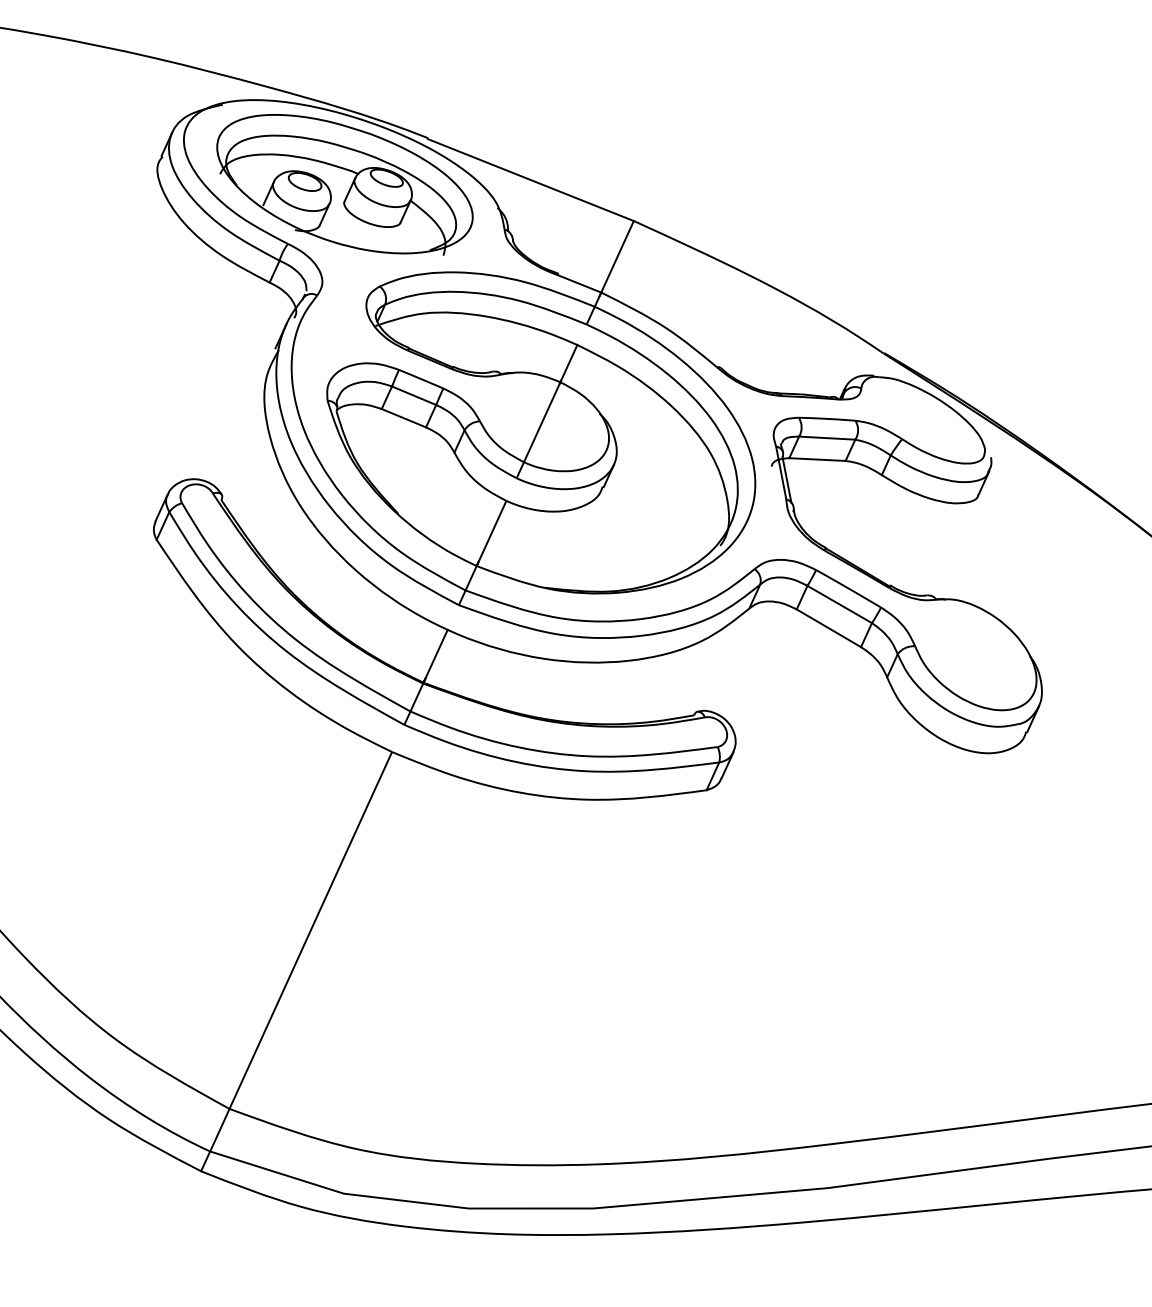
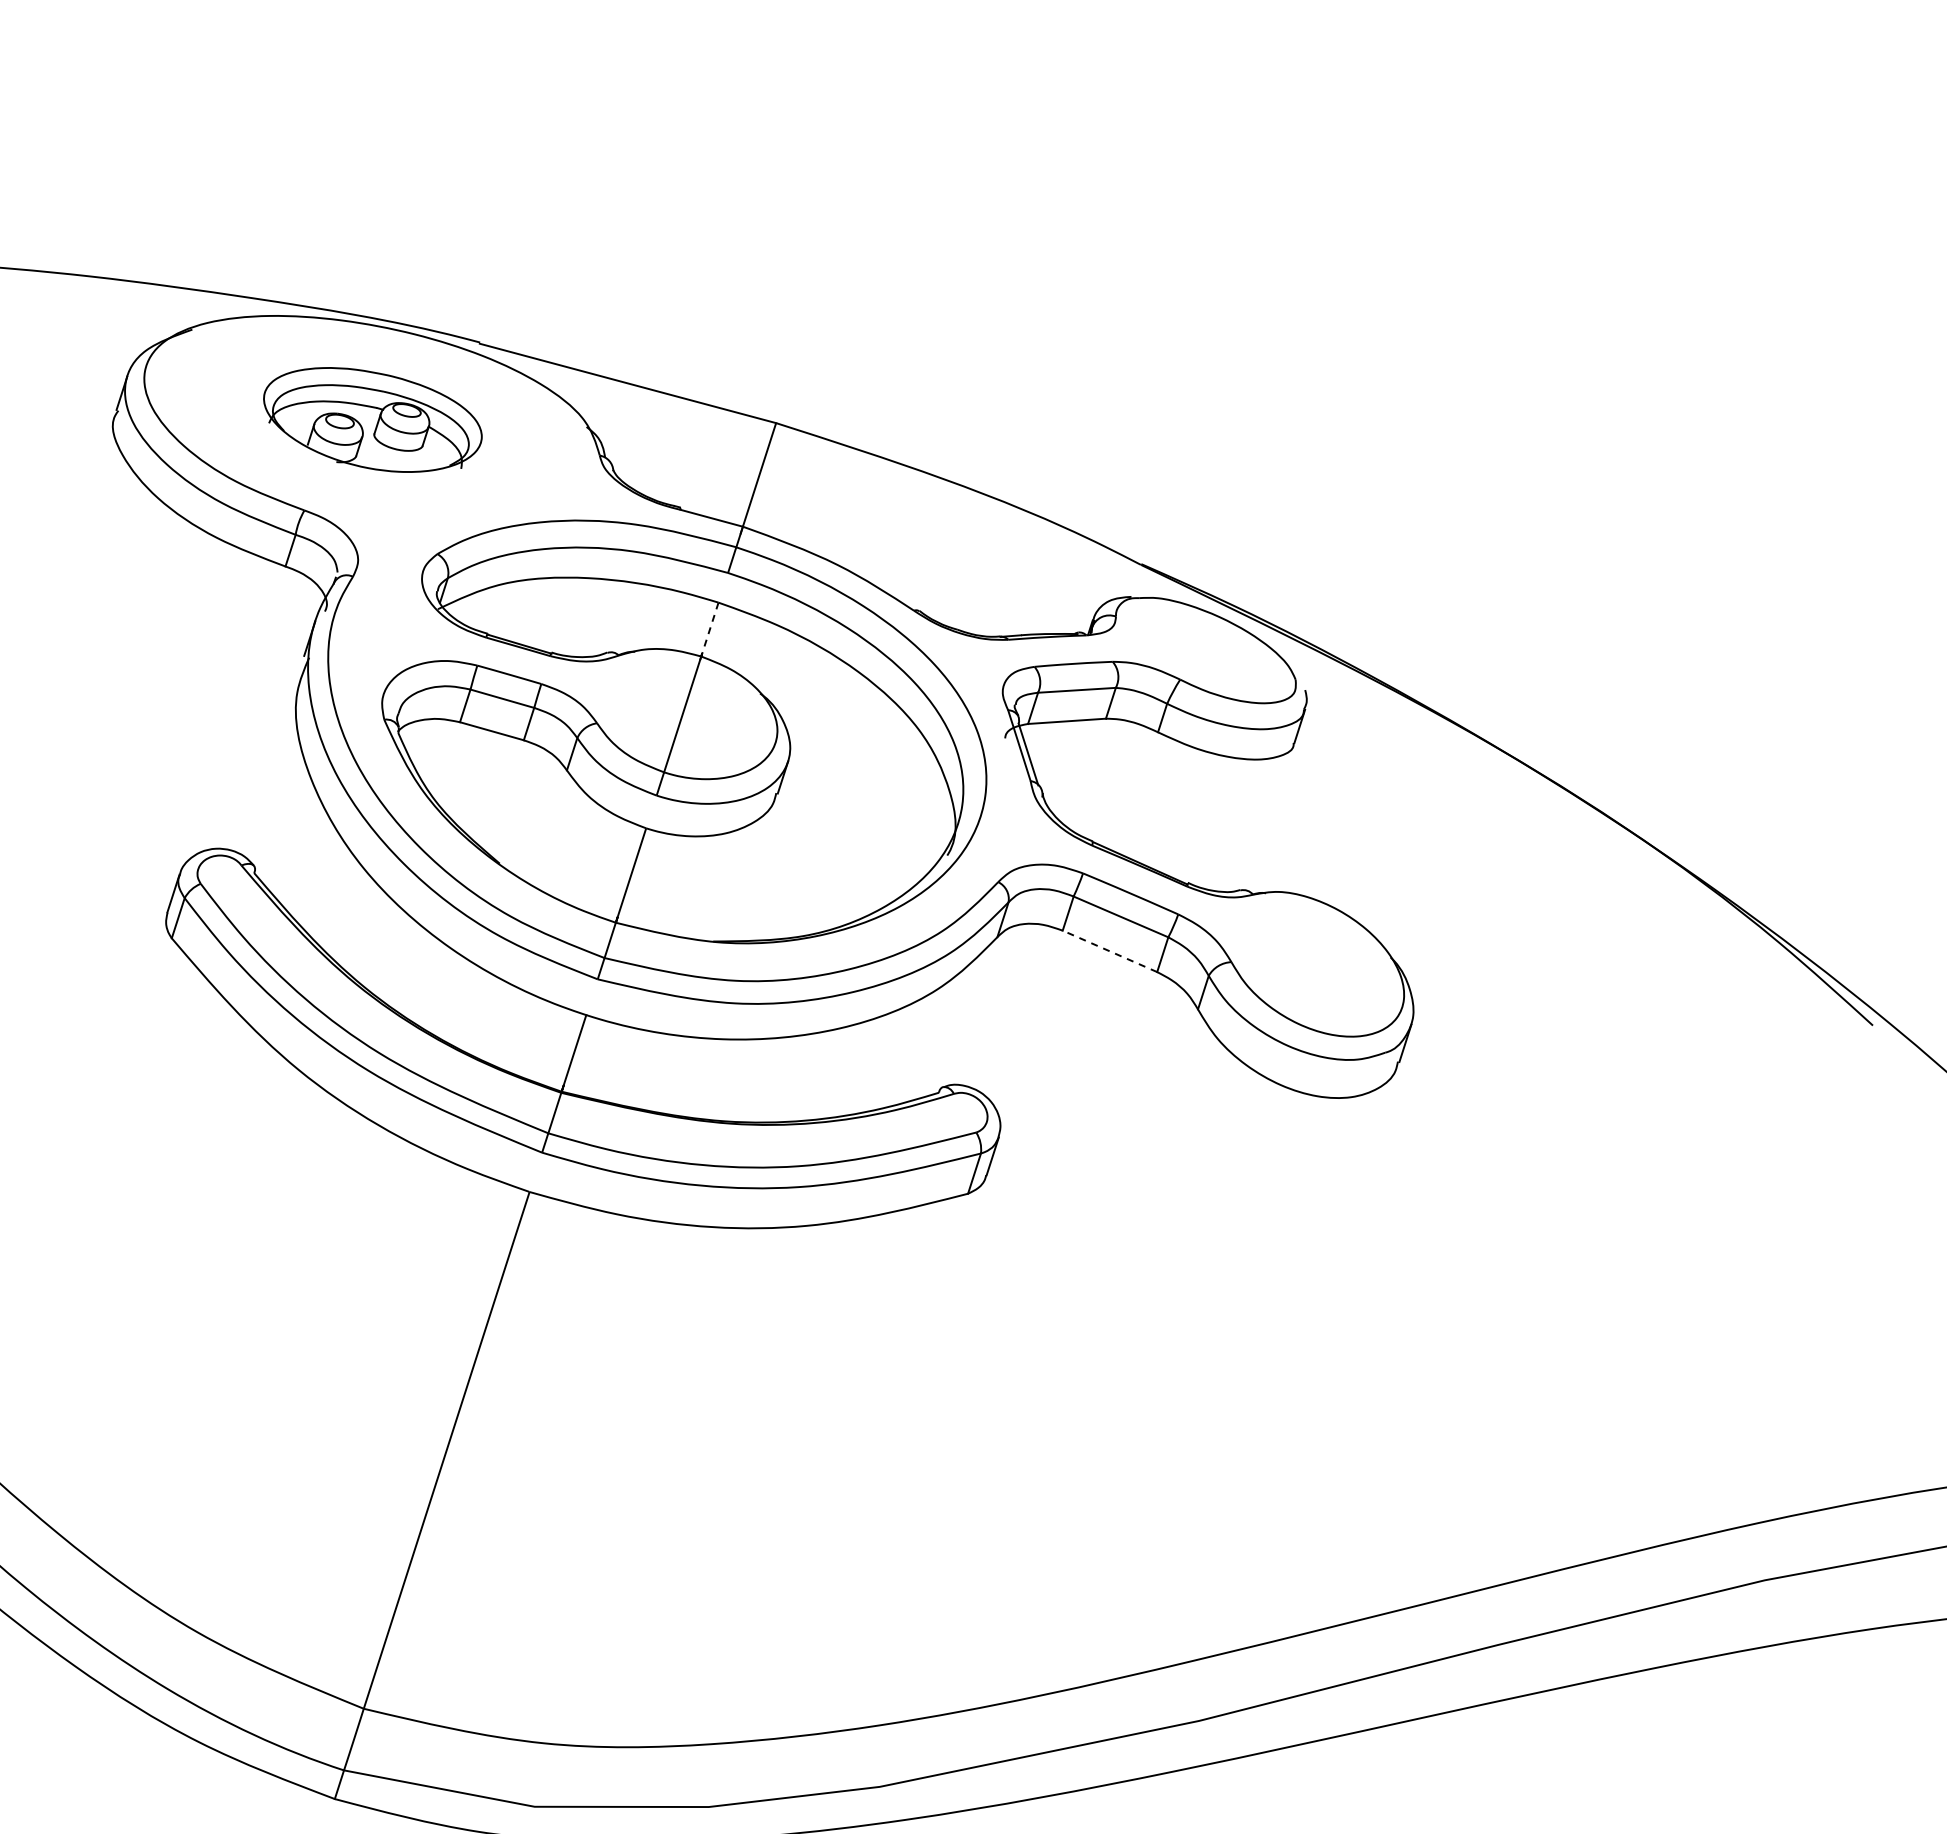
part: (344, 184) -> (372, 419), size x0.6
line: (568, 364) -> (709, 630), solid -> dashed
line: (828, 628) -> (1109, 951), solid -> dashed

